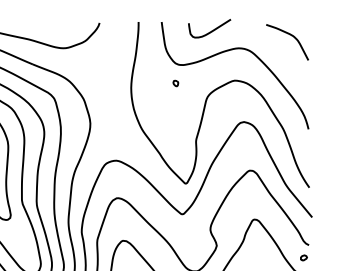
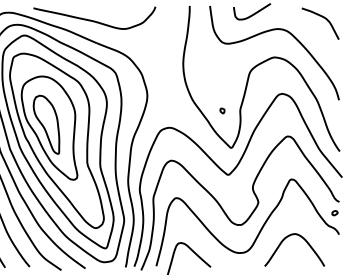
part: (175, 82) -> (222, 110), moved

